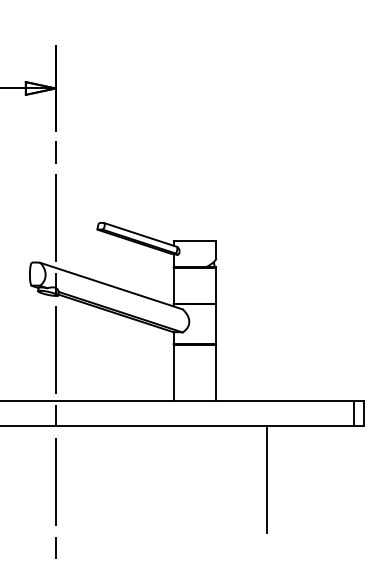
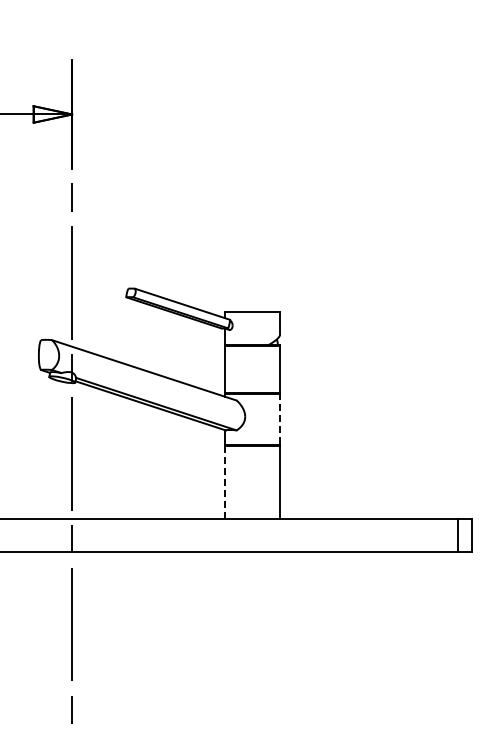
line: (216, 324) -> (280, 419), solid -> dashed
line: (173, 372) -> (224, 482), solid -> dashed
line: (266, 480) -> (345, 621), removed

